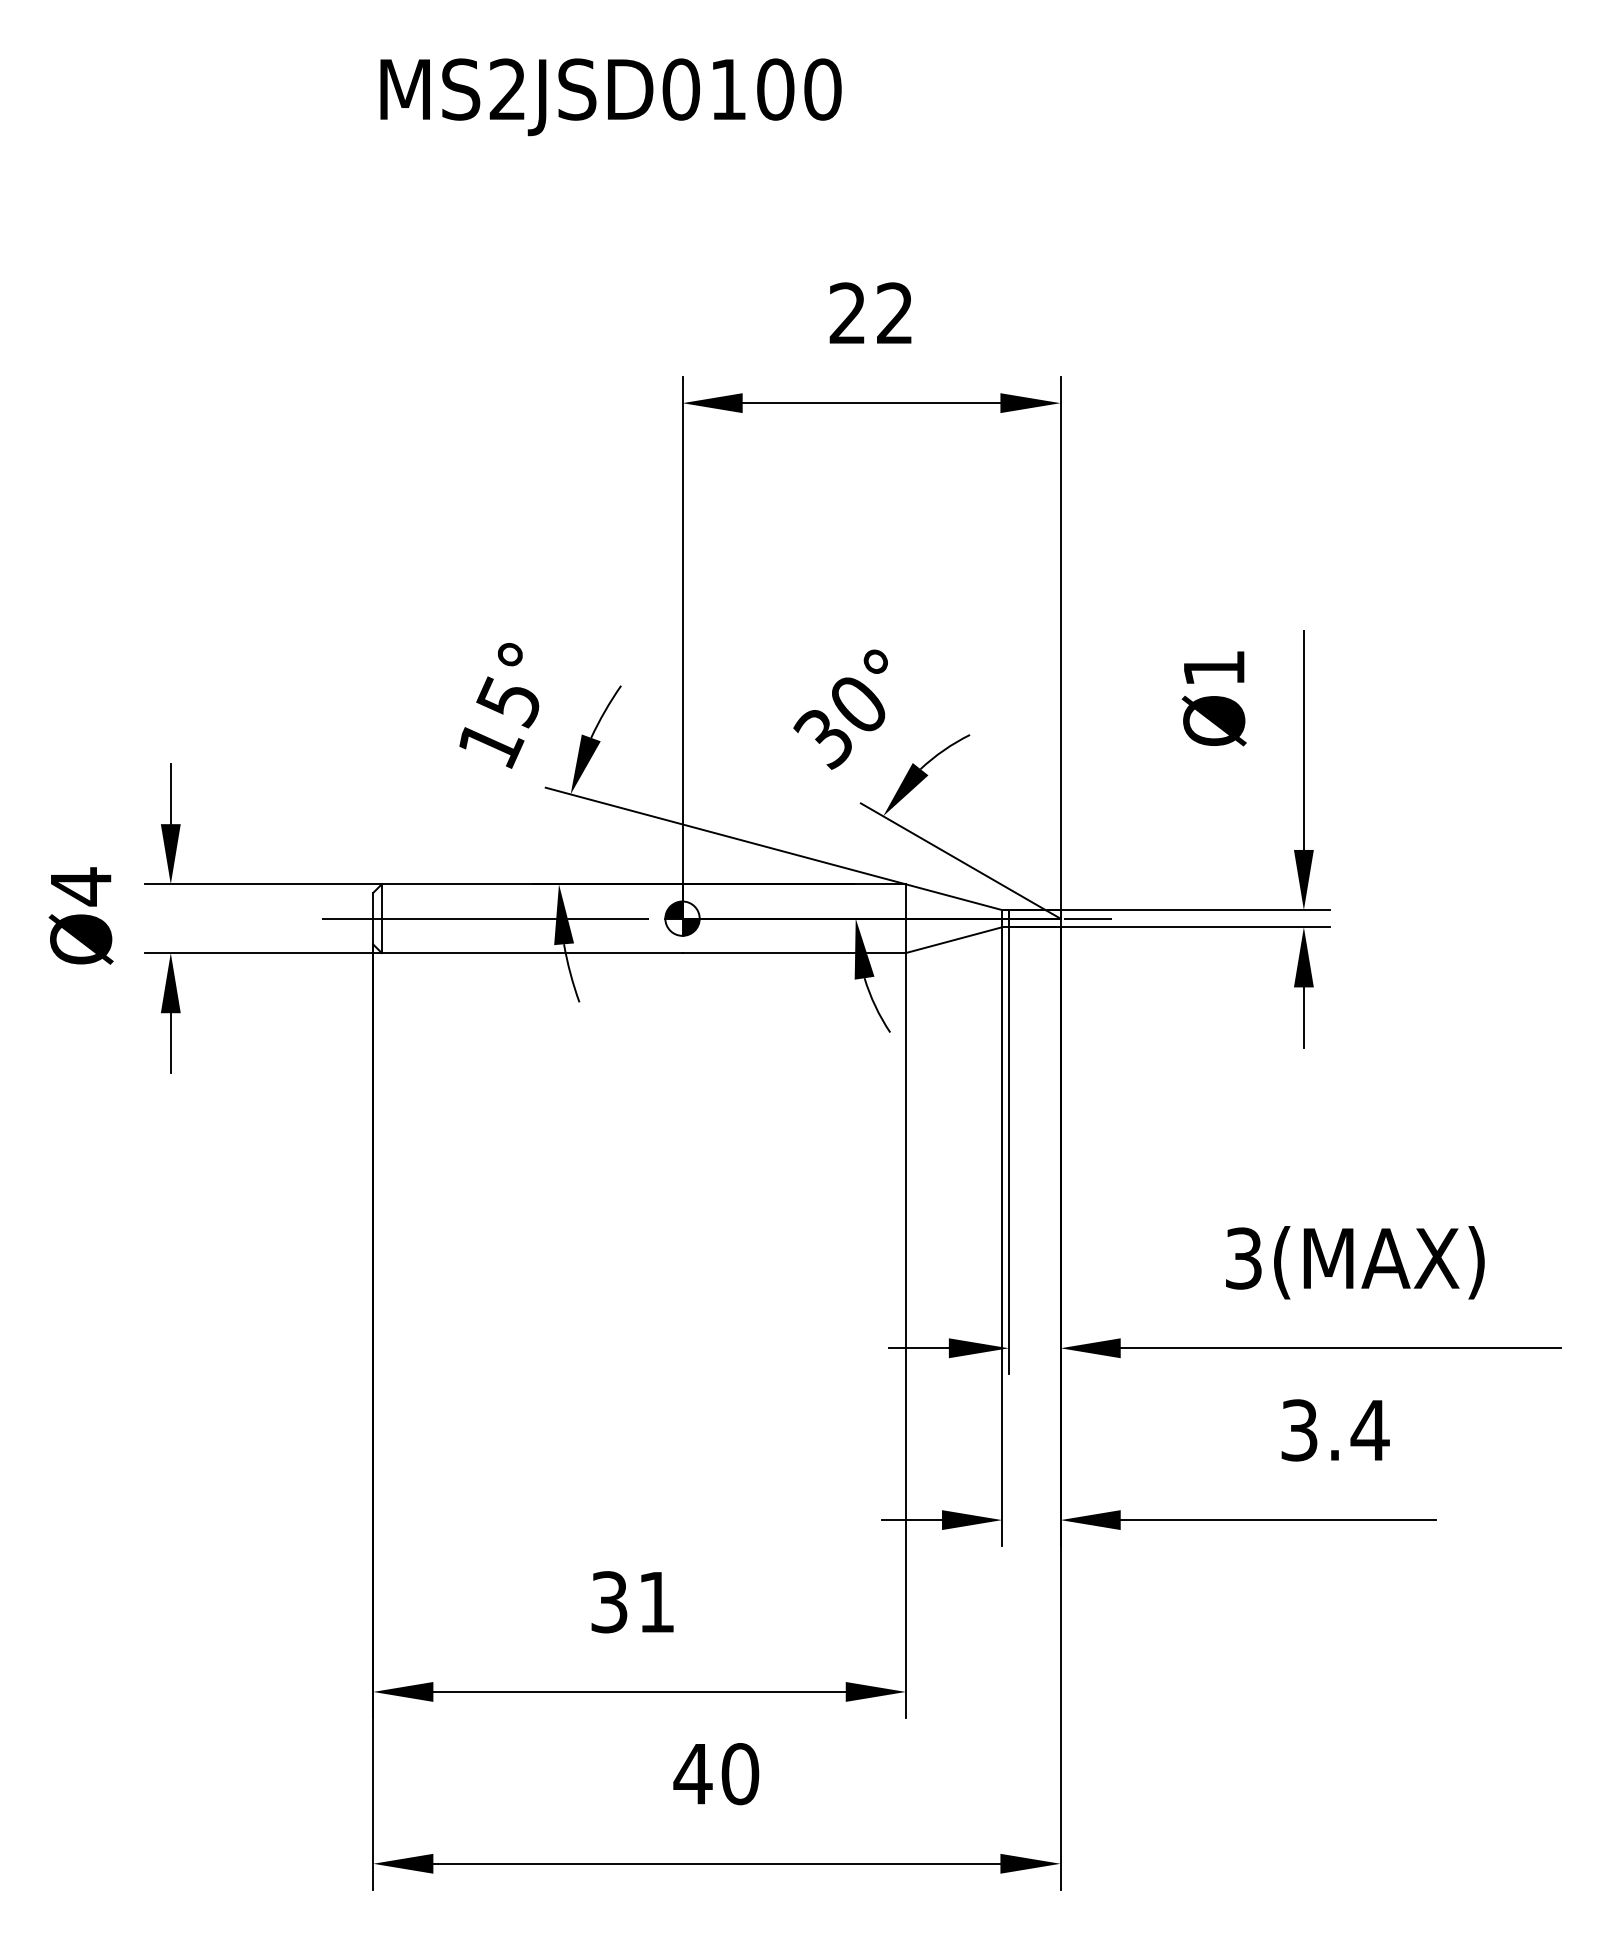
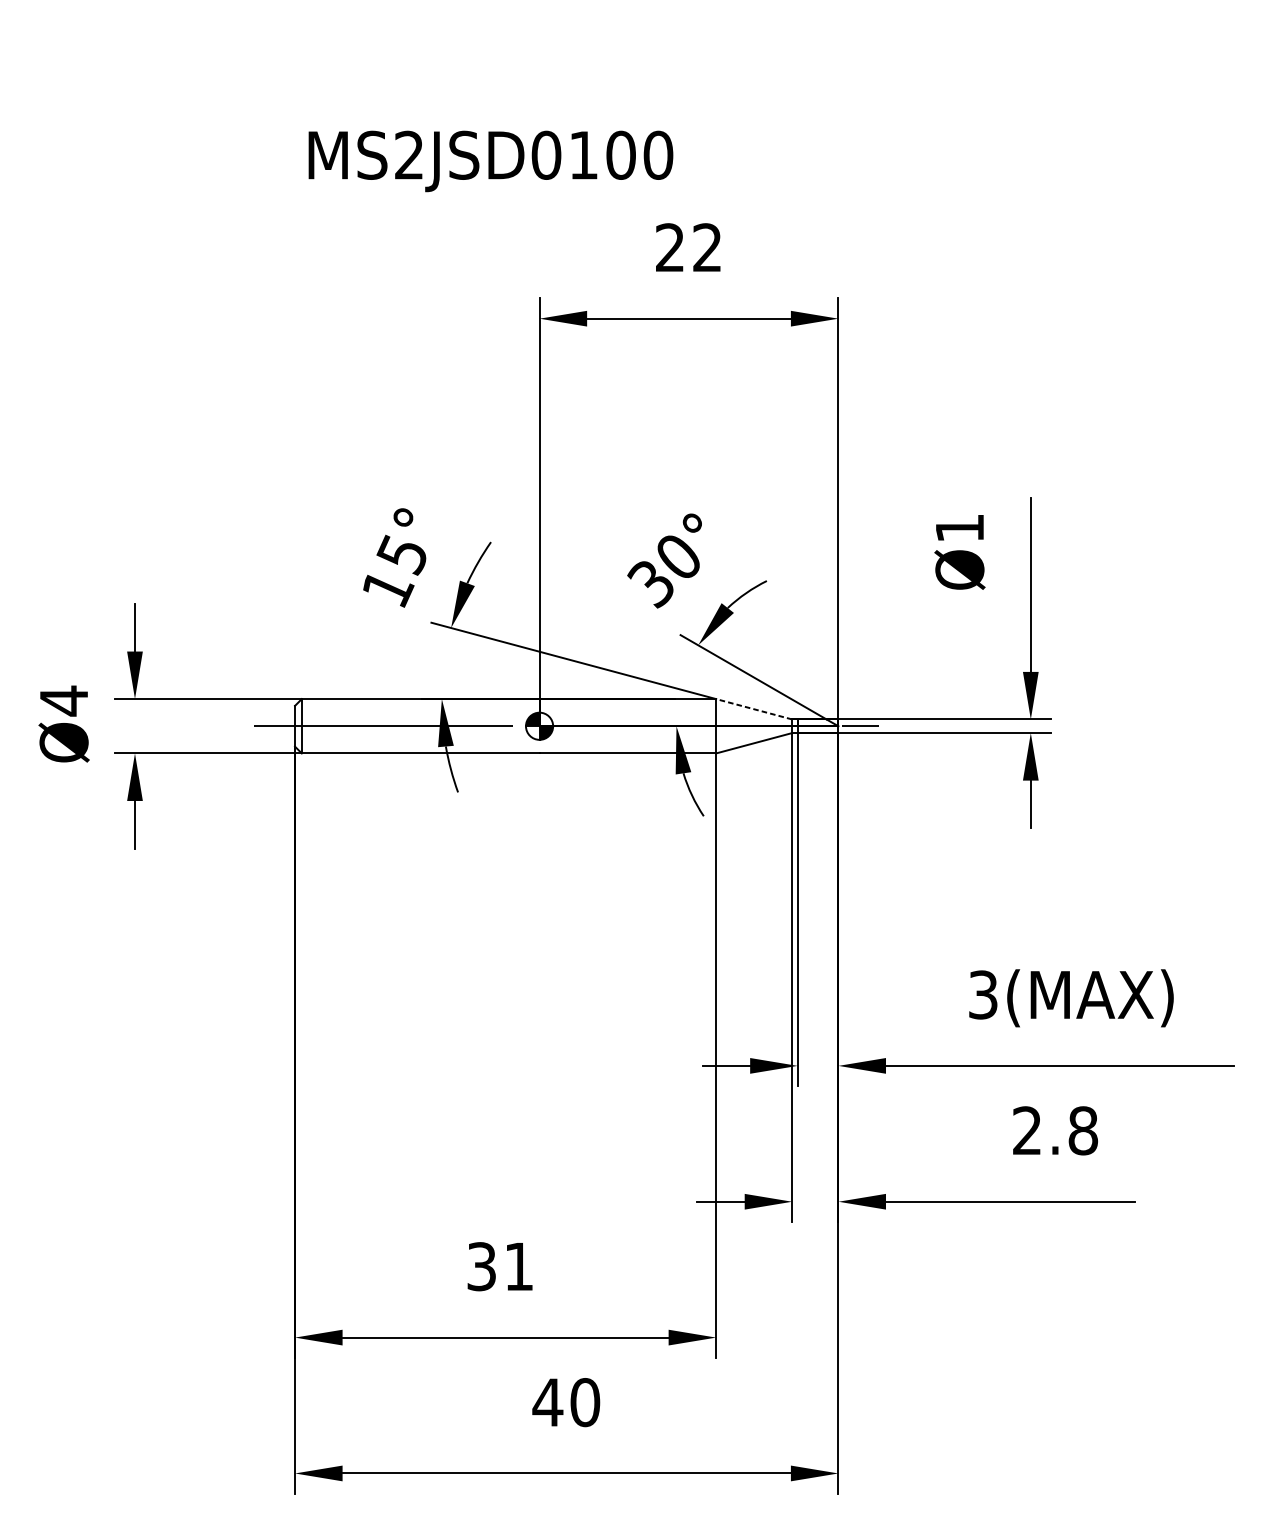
text: (610, 97) -> (490, 161), moved
line: (954, 897) -> (754, 709), solid -> dashed
text: (1335, 1430) -> (1055, 1130), 3.4 -> 2.8

